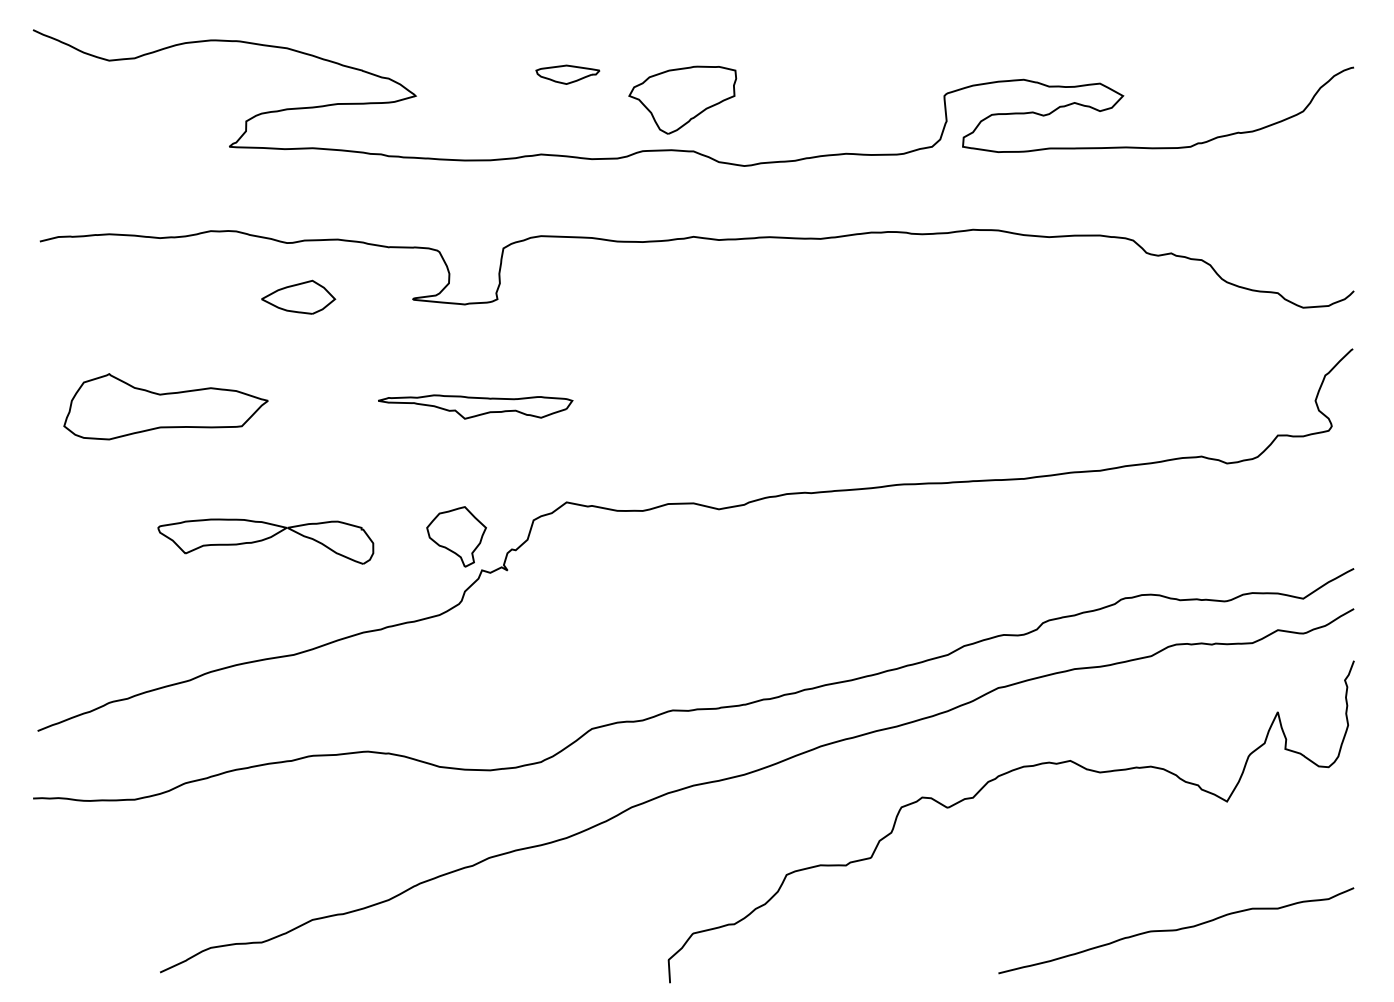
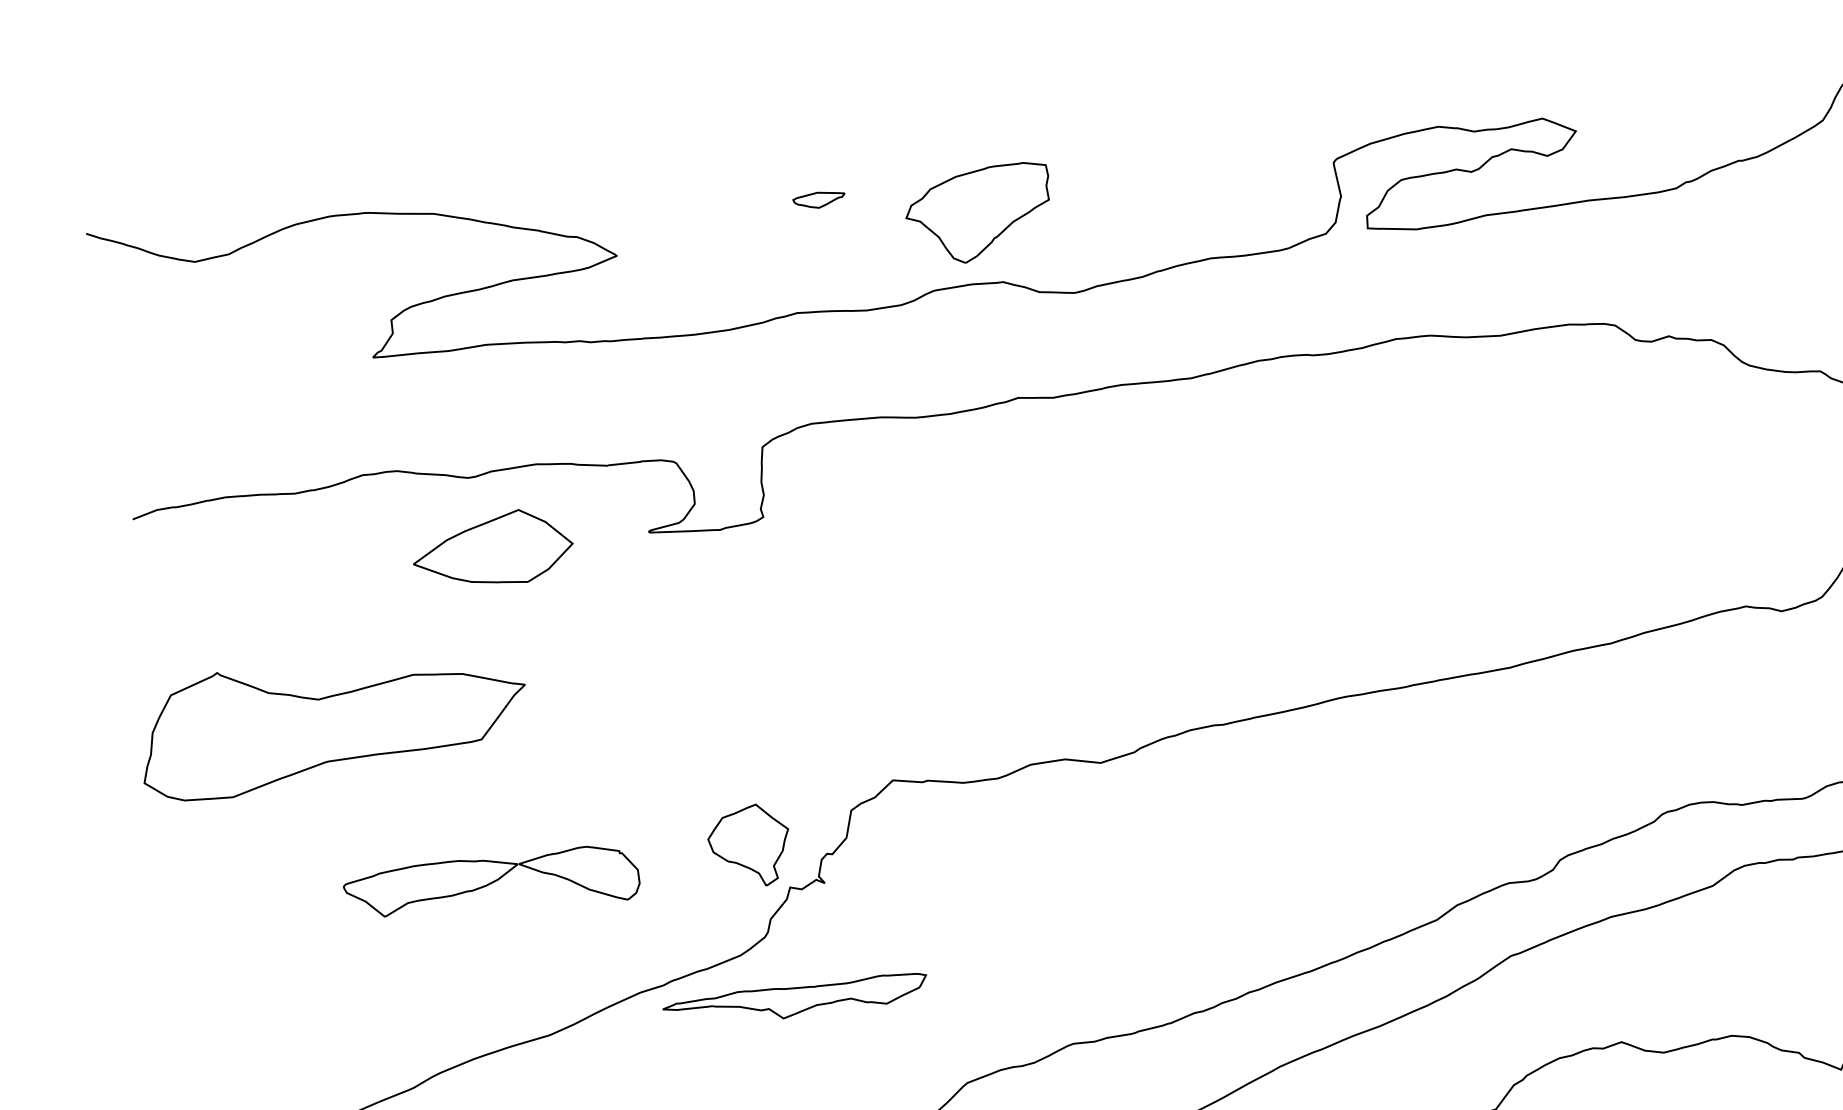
part: (567, 74) -> (818, 199), size x0.6
part: (298, 296) -> (493, 548), size x1.6
part: (165, 406) -> (332, 720), size x1.4
part: (475, 406) -> (795, 999), moved

